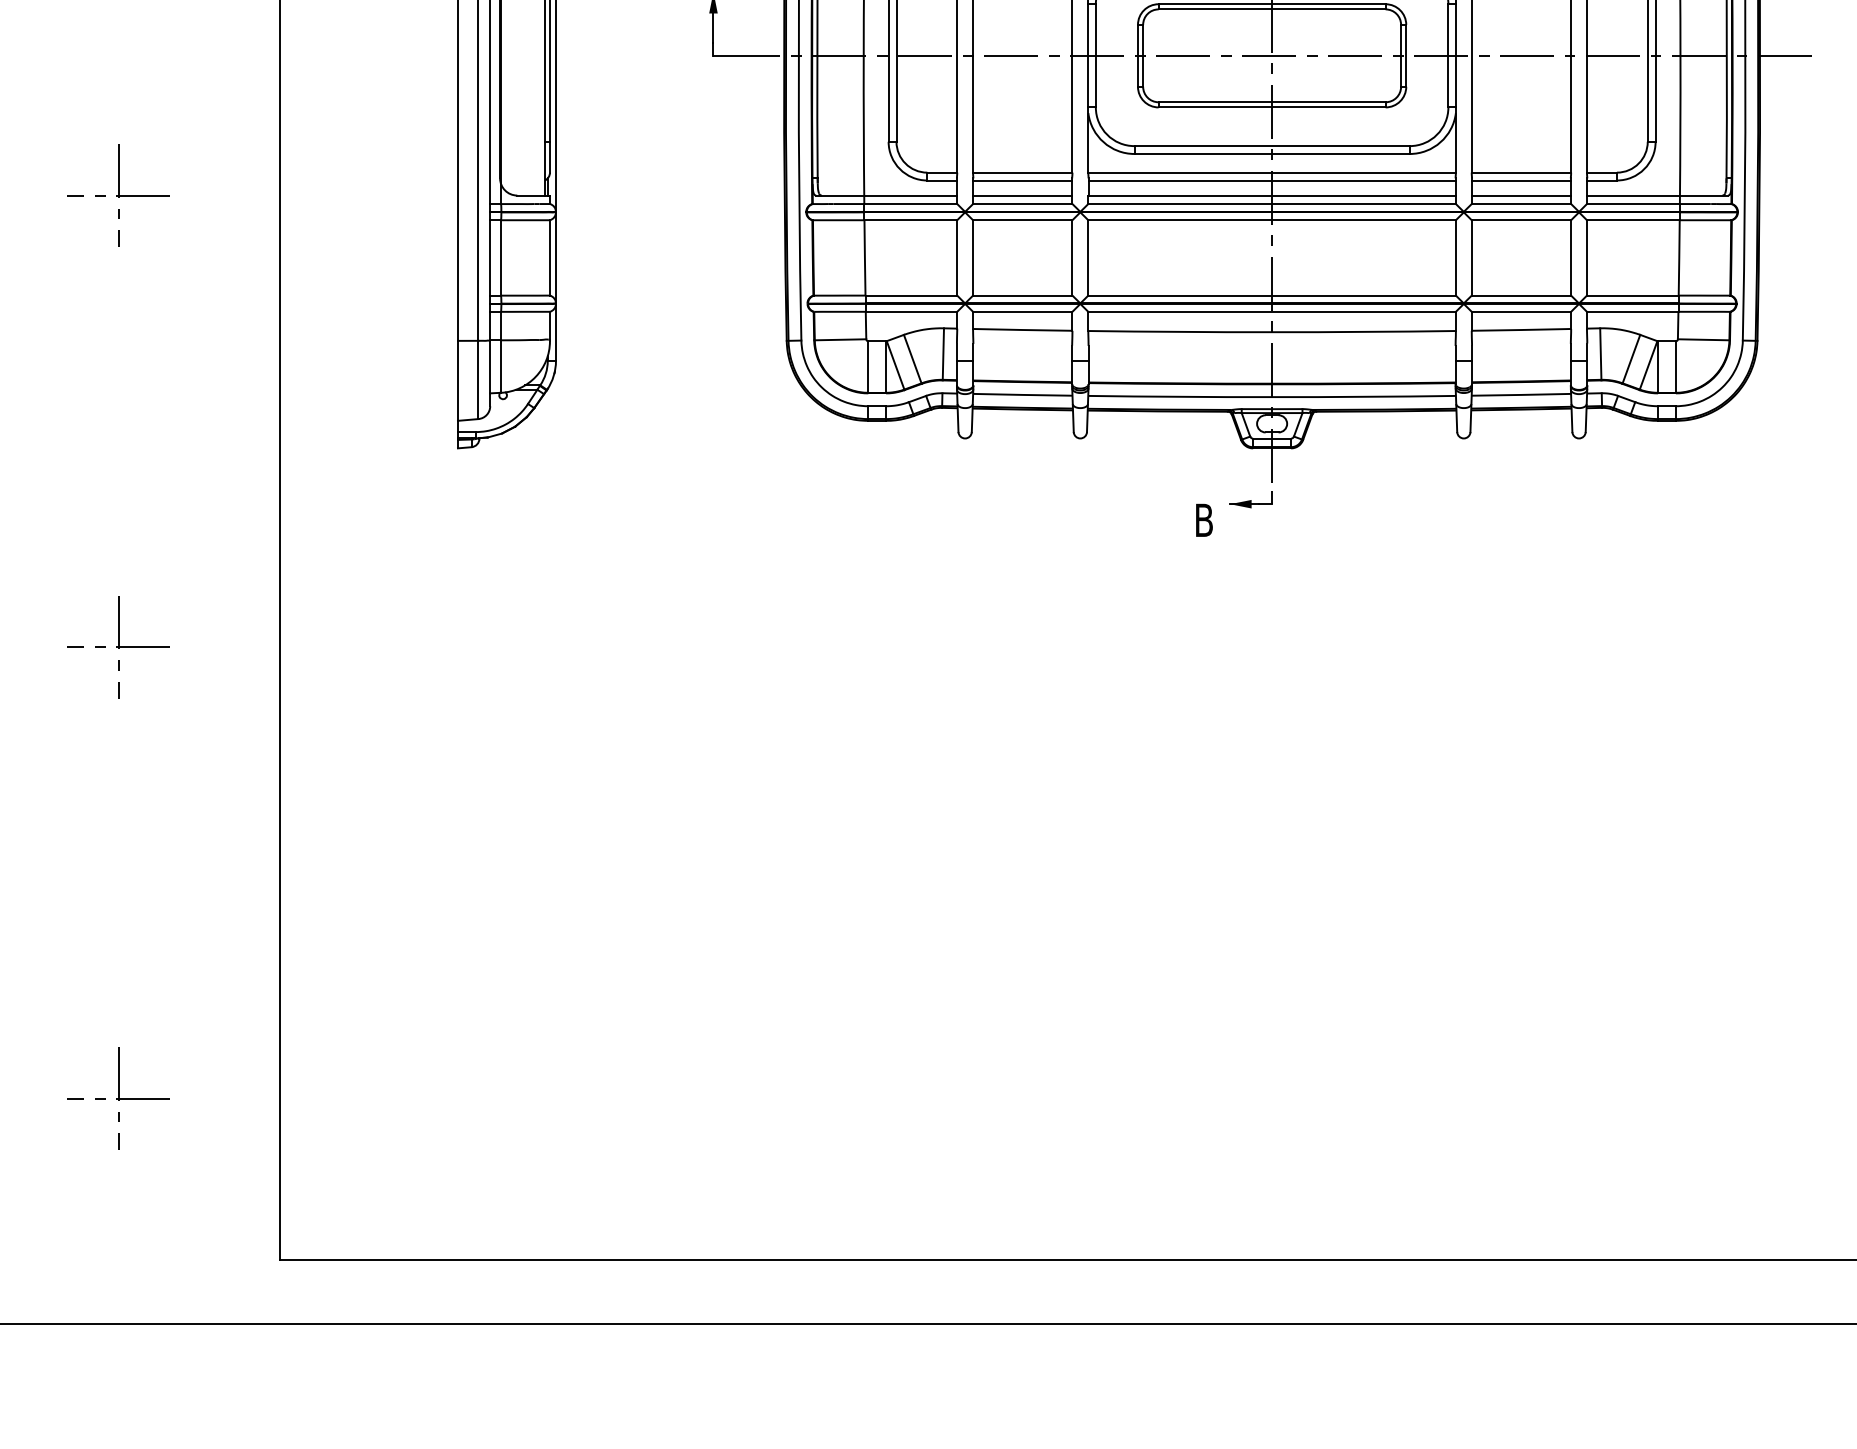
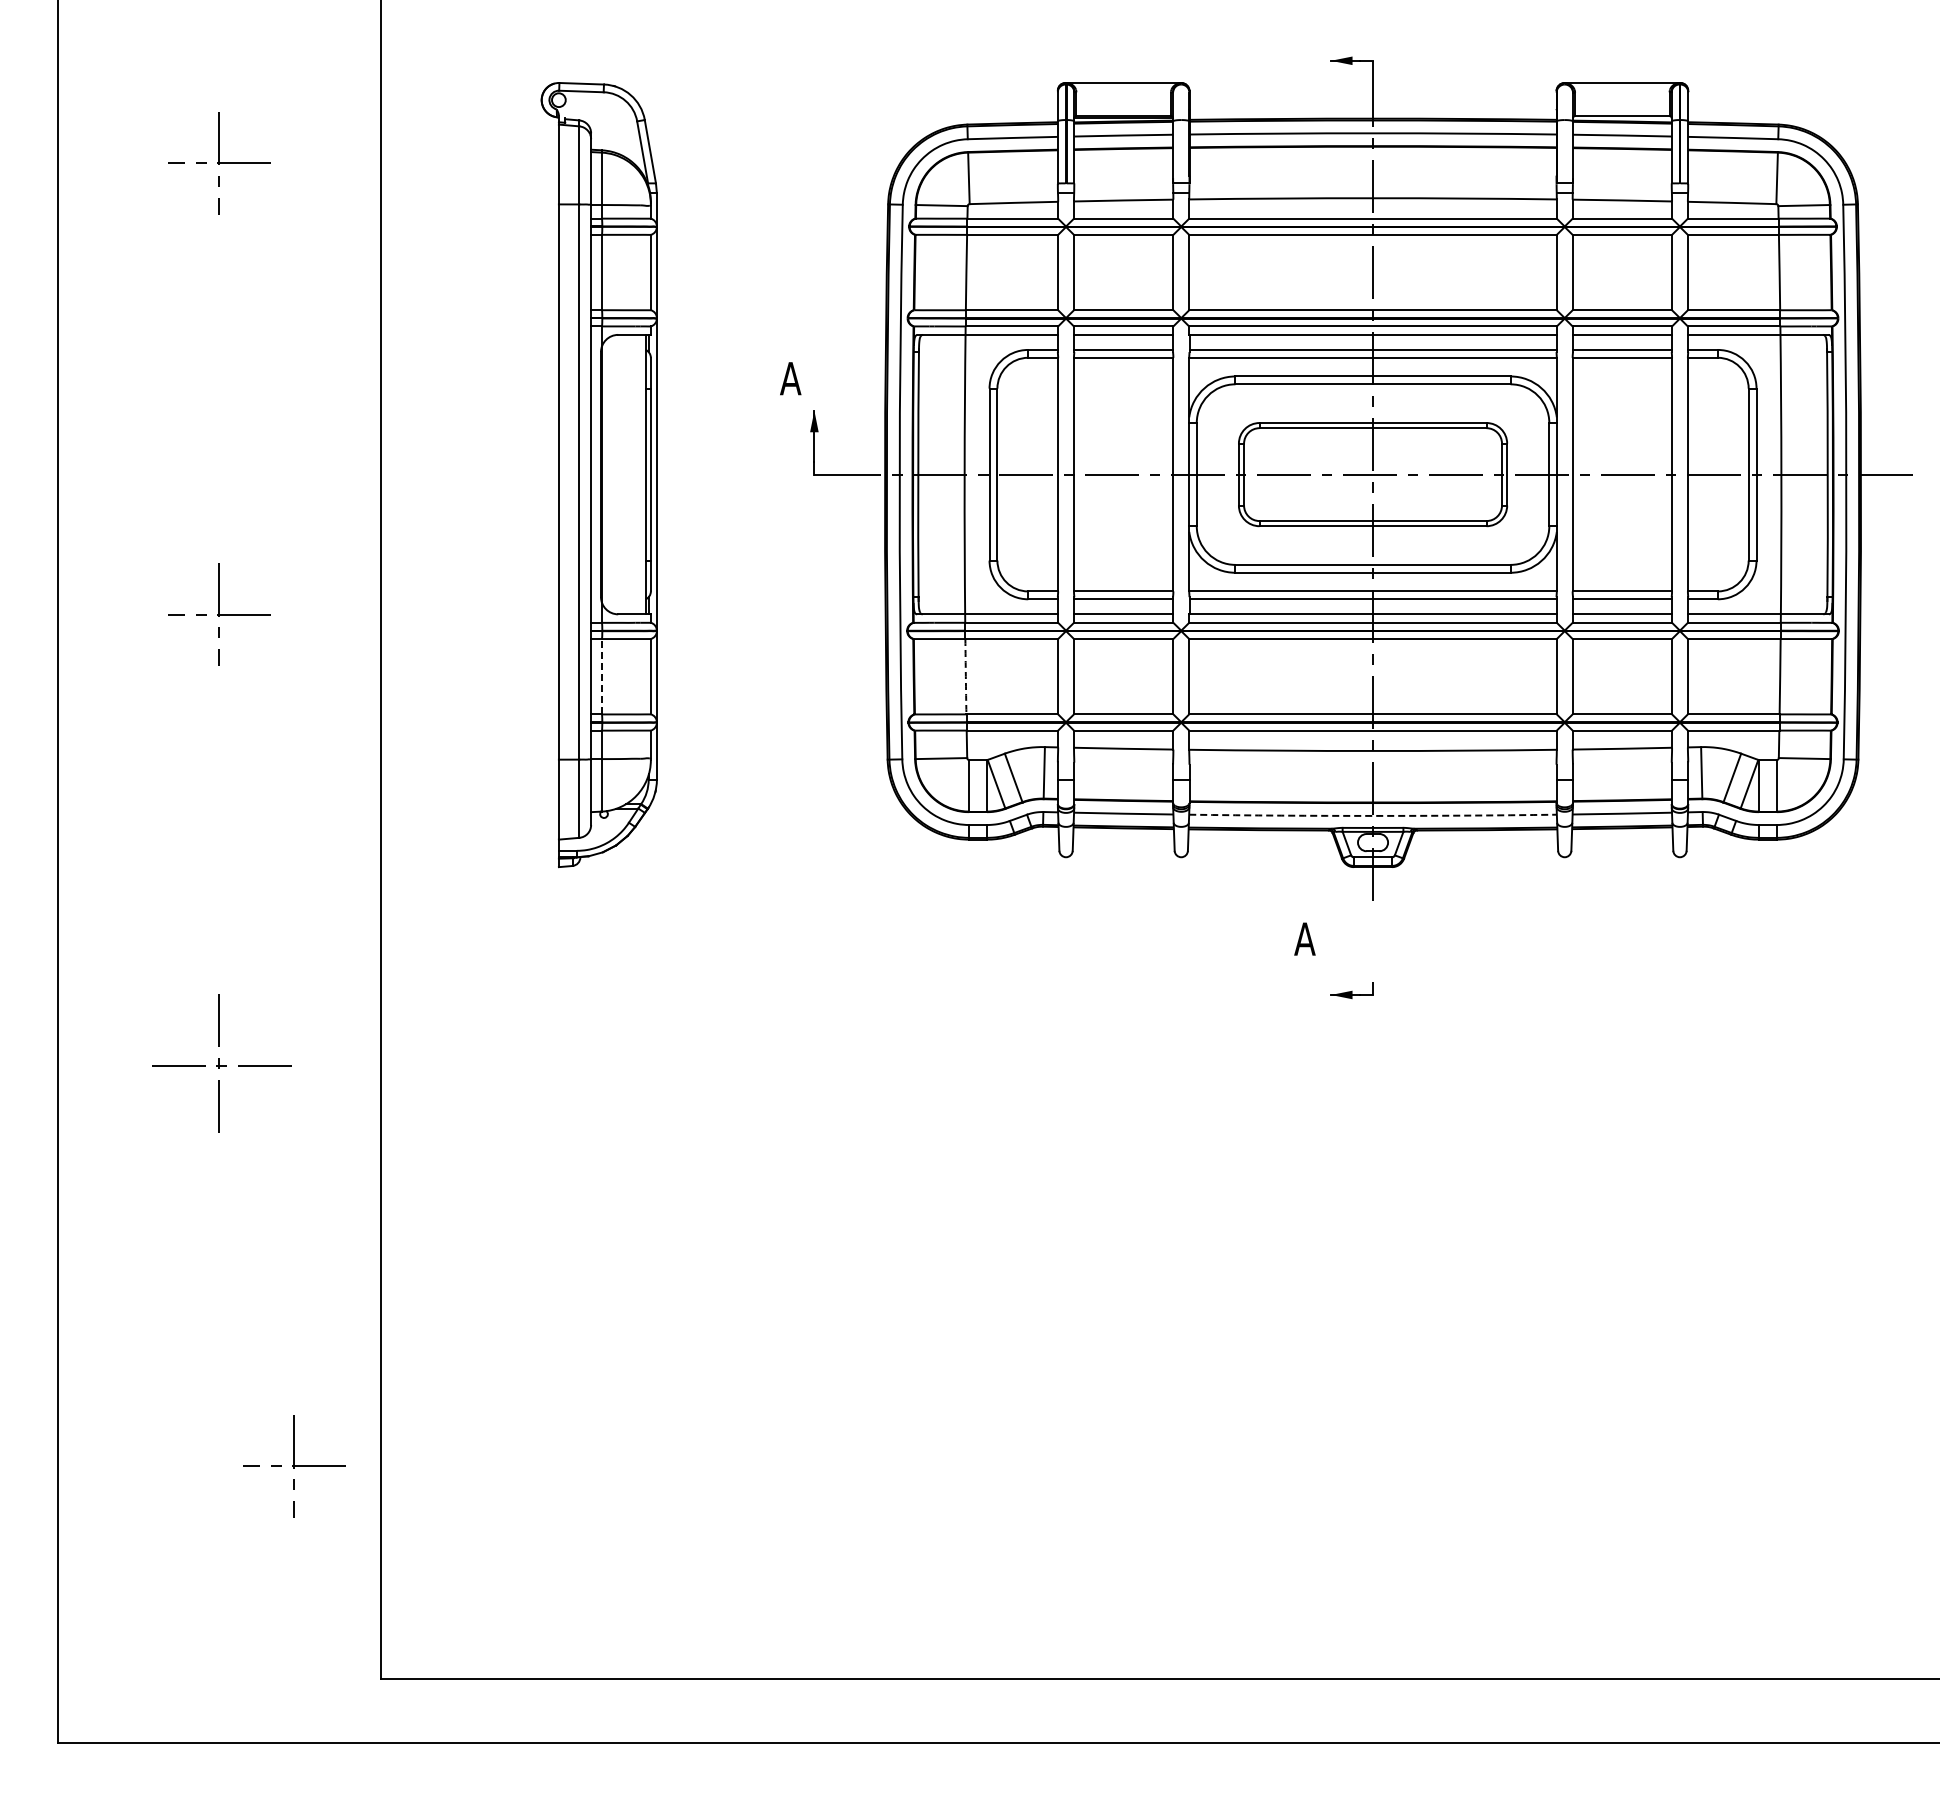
line: (500, 257) -> (601, 676), solid -> dashed
arc: (864, 257) -> (965, 676), solid -> dashed
arc: (1272, 396) -> (1373, 815), solid -> dashed
part: (1250, 499) -> (1351, 990), moved
text: (1203, 519) -> (1304, 938), B -> A
part: (118, 646) -> (219, 1065), size x1.4
part: (118, 1098) -> (294, 1466), moved

